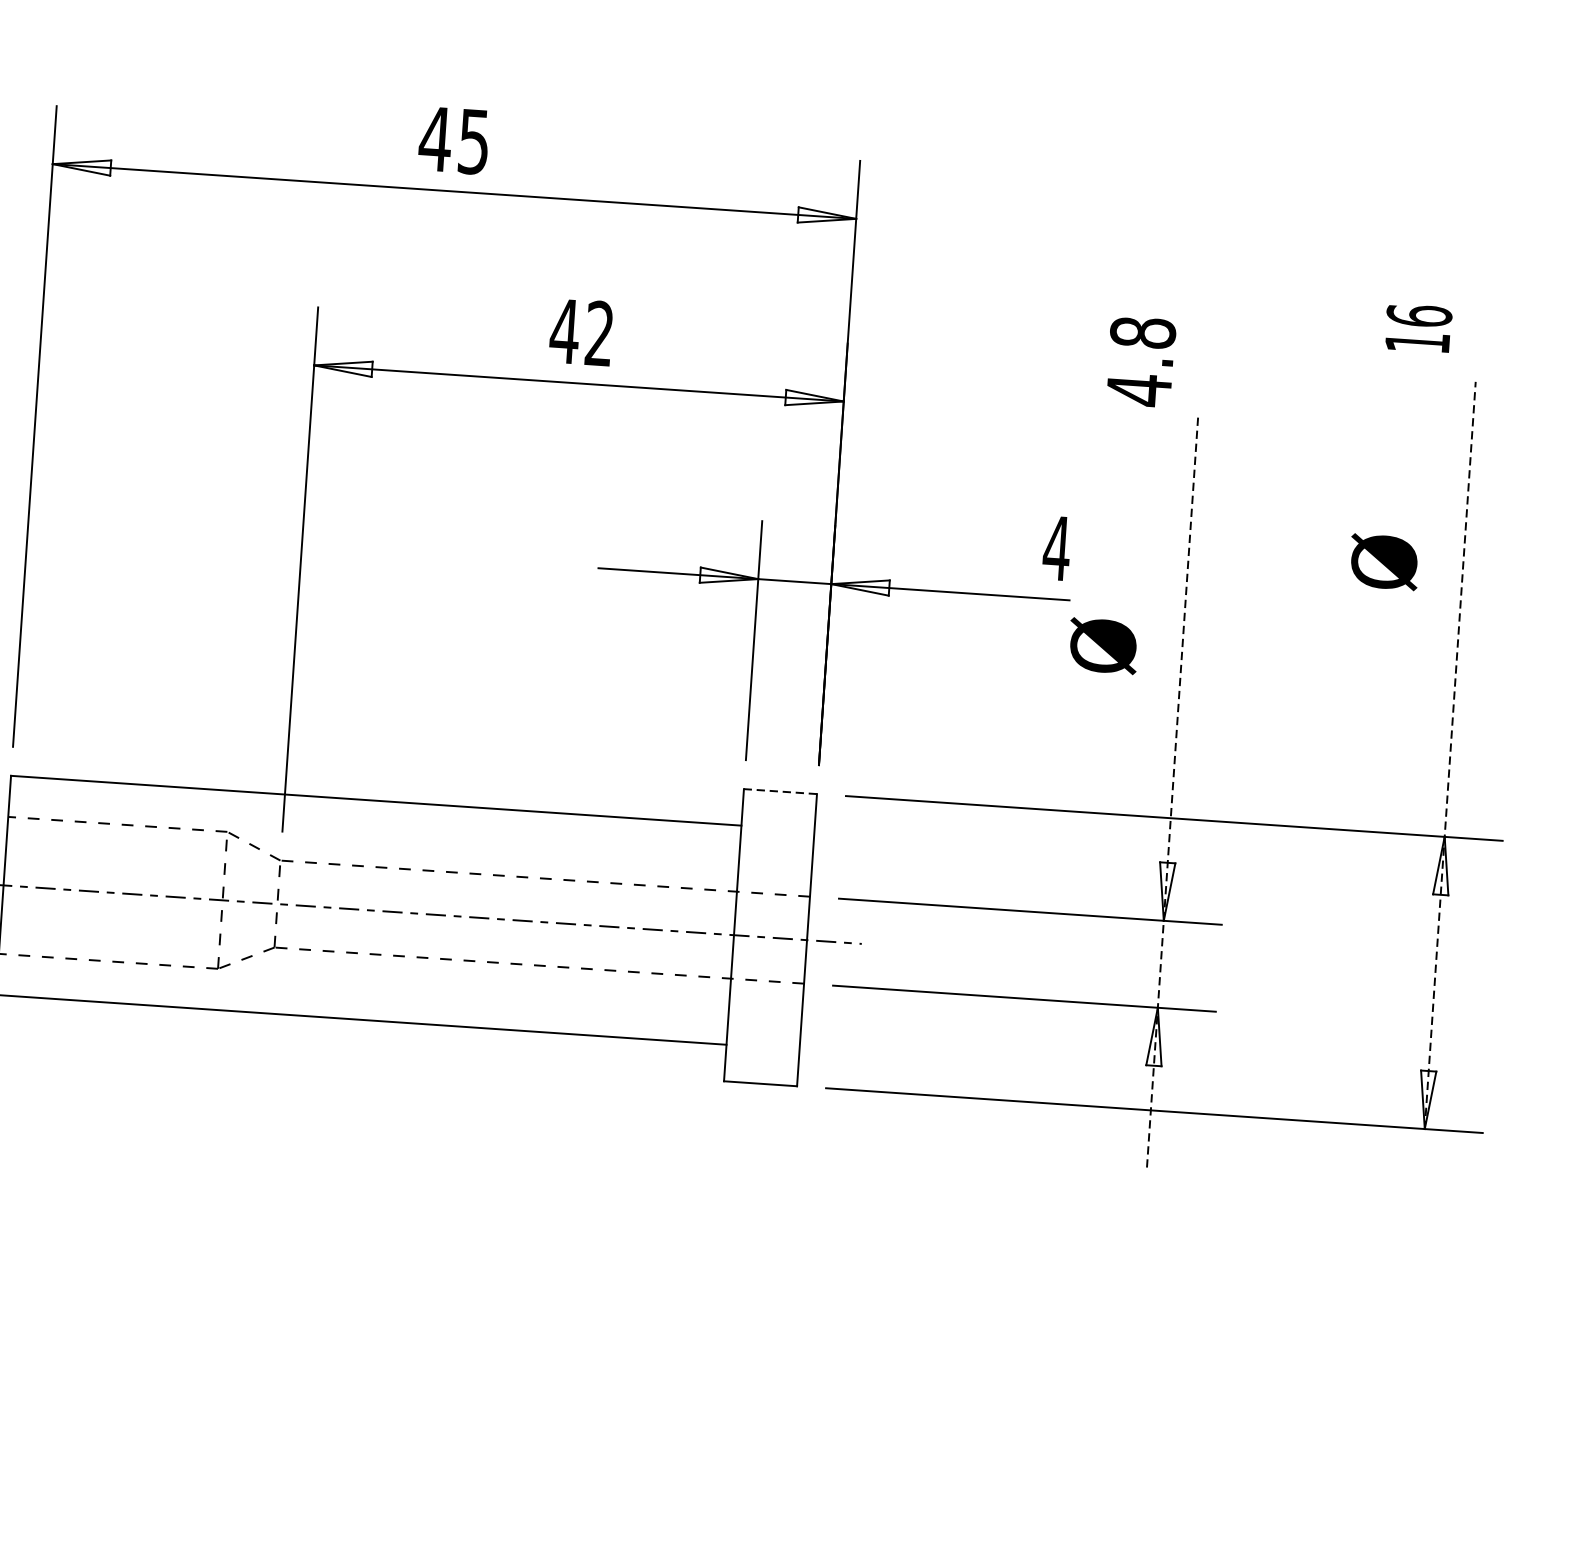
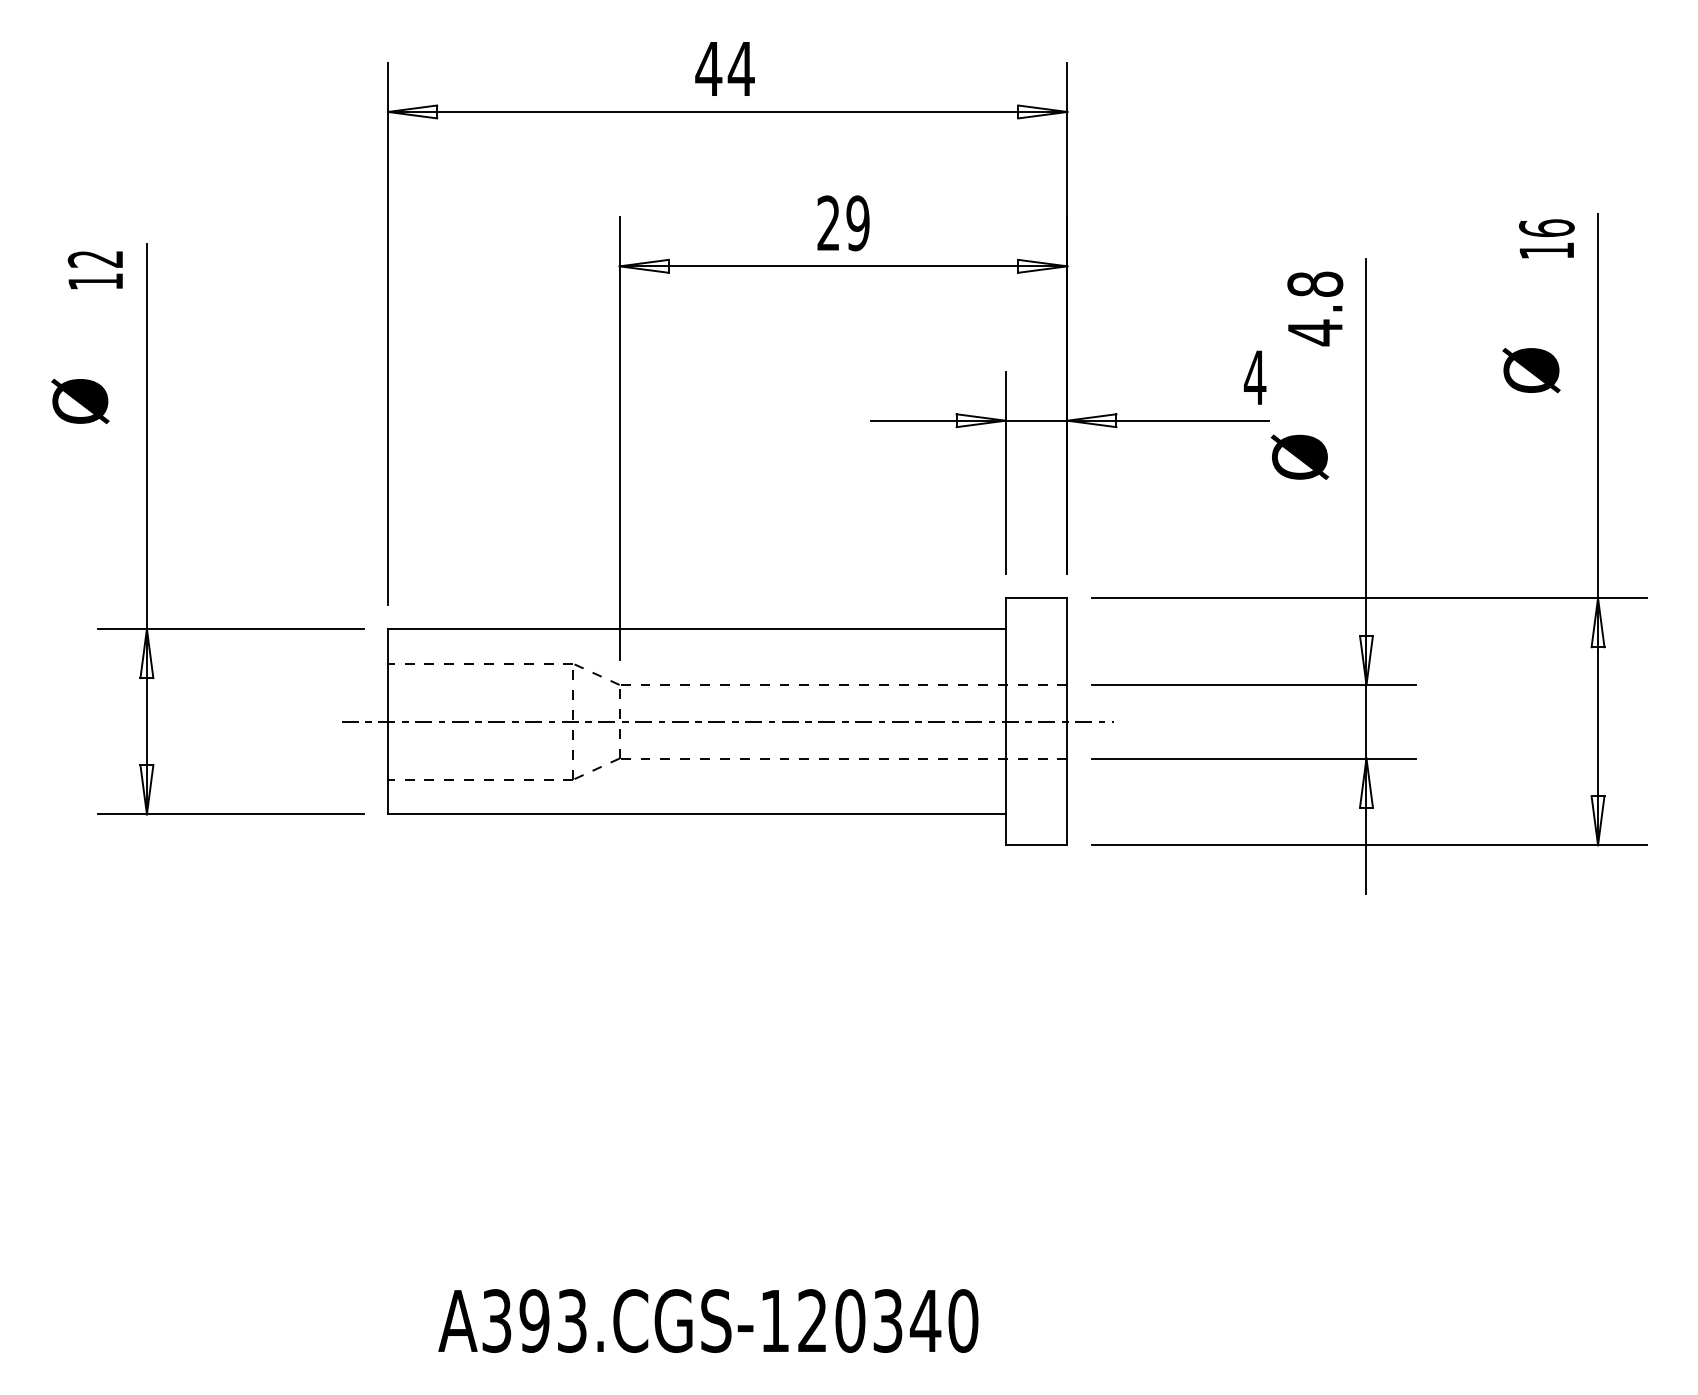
text: (472, 142) -> (740, 69), 45 -> 44
text: (1418, 327) -> (1546, 238), moved
text: (581, 332) -> (842, 223), 42 -> 29
text: (1141, 361) -> (1315, 308), moved
line: (1450, 755) -> (1598, 529), dashed -> solid
line: (780, 791) -> (1036, 598), dashed -> solid
line: (1172, 791) -> (1366, 575), dashed -> solid

